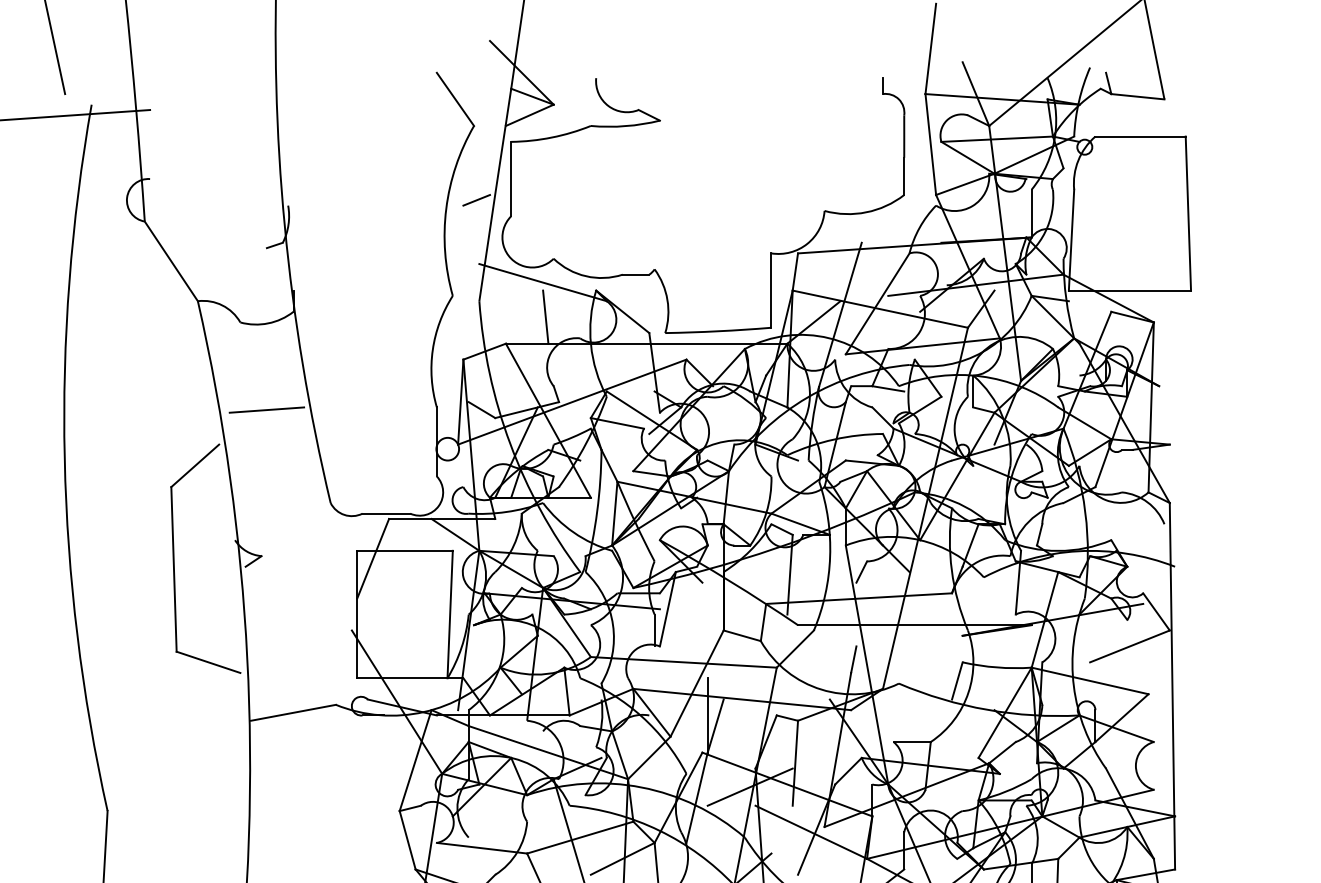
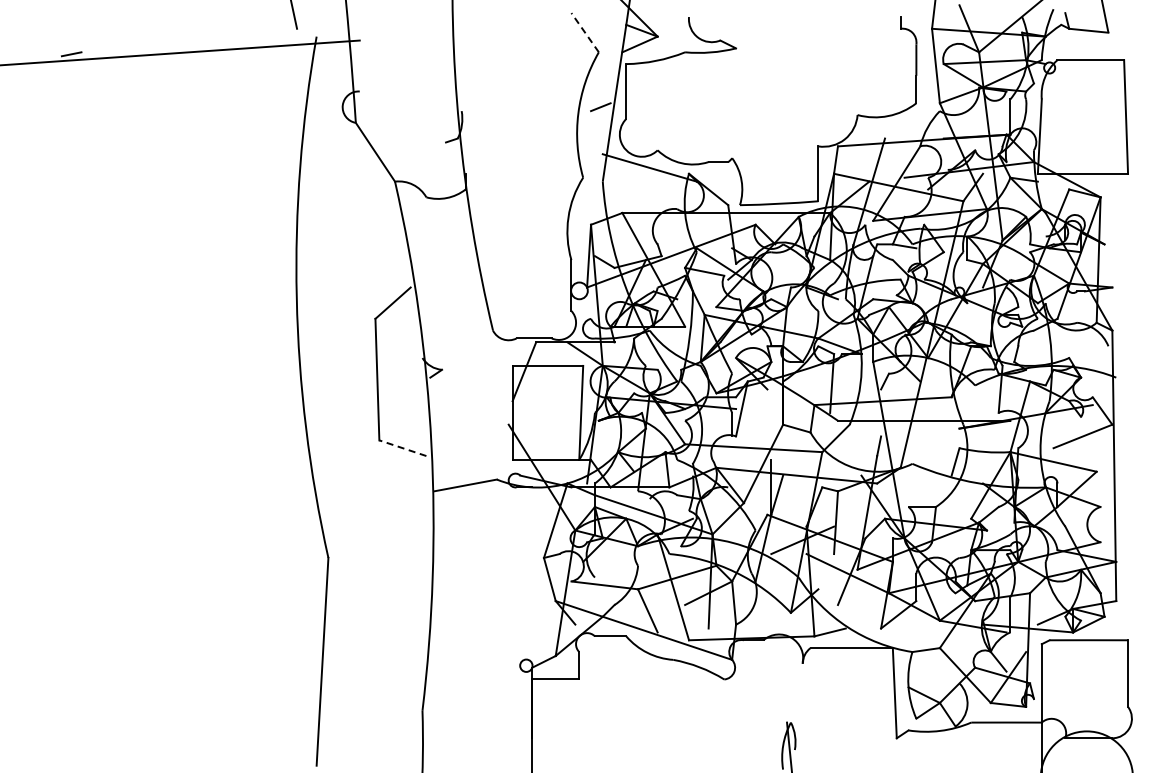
line: (455, 99) -> (585, 32), solid -> dashed
line: (545, 317) -> (651, 193), removed
line: (266, 409) -> (445, 261), removed
line: (207, 662) -> (402, 448), solid -> dashed

